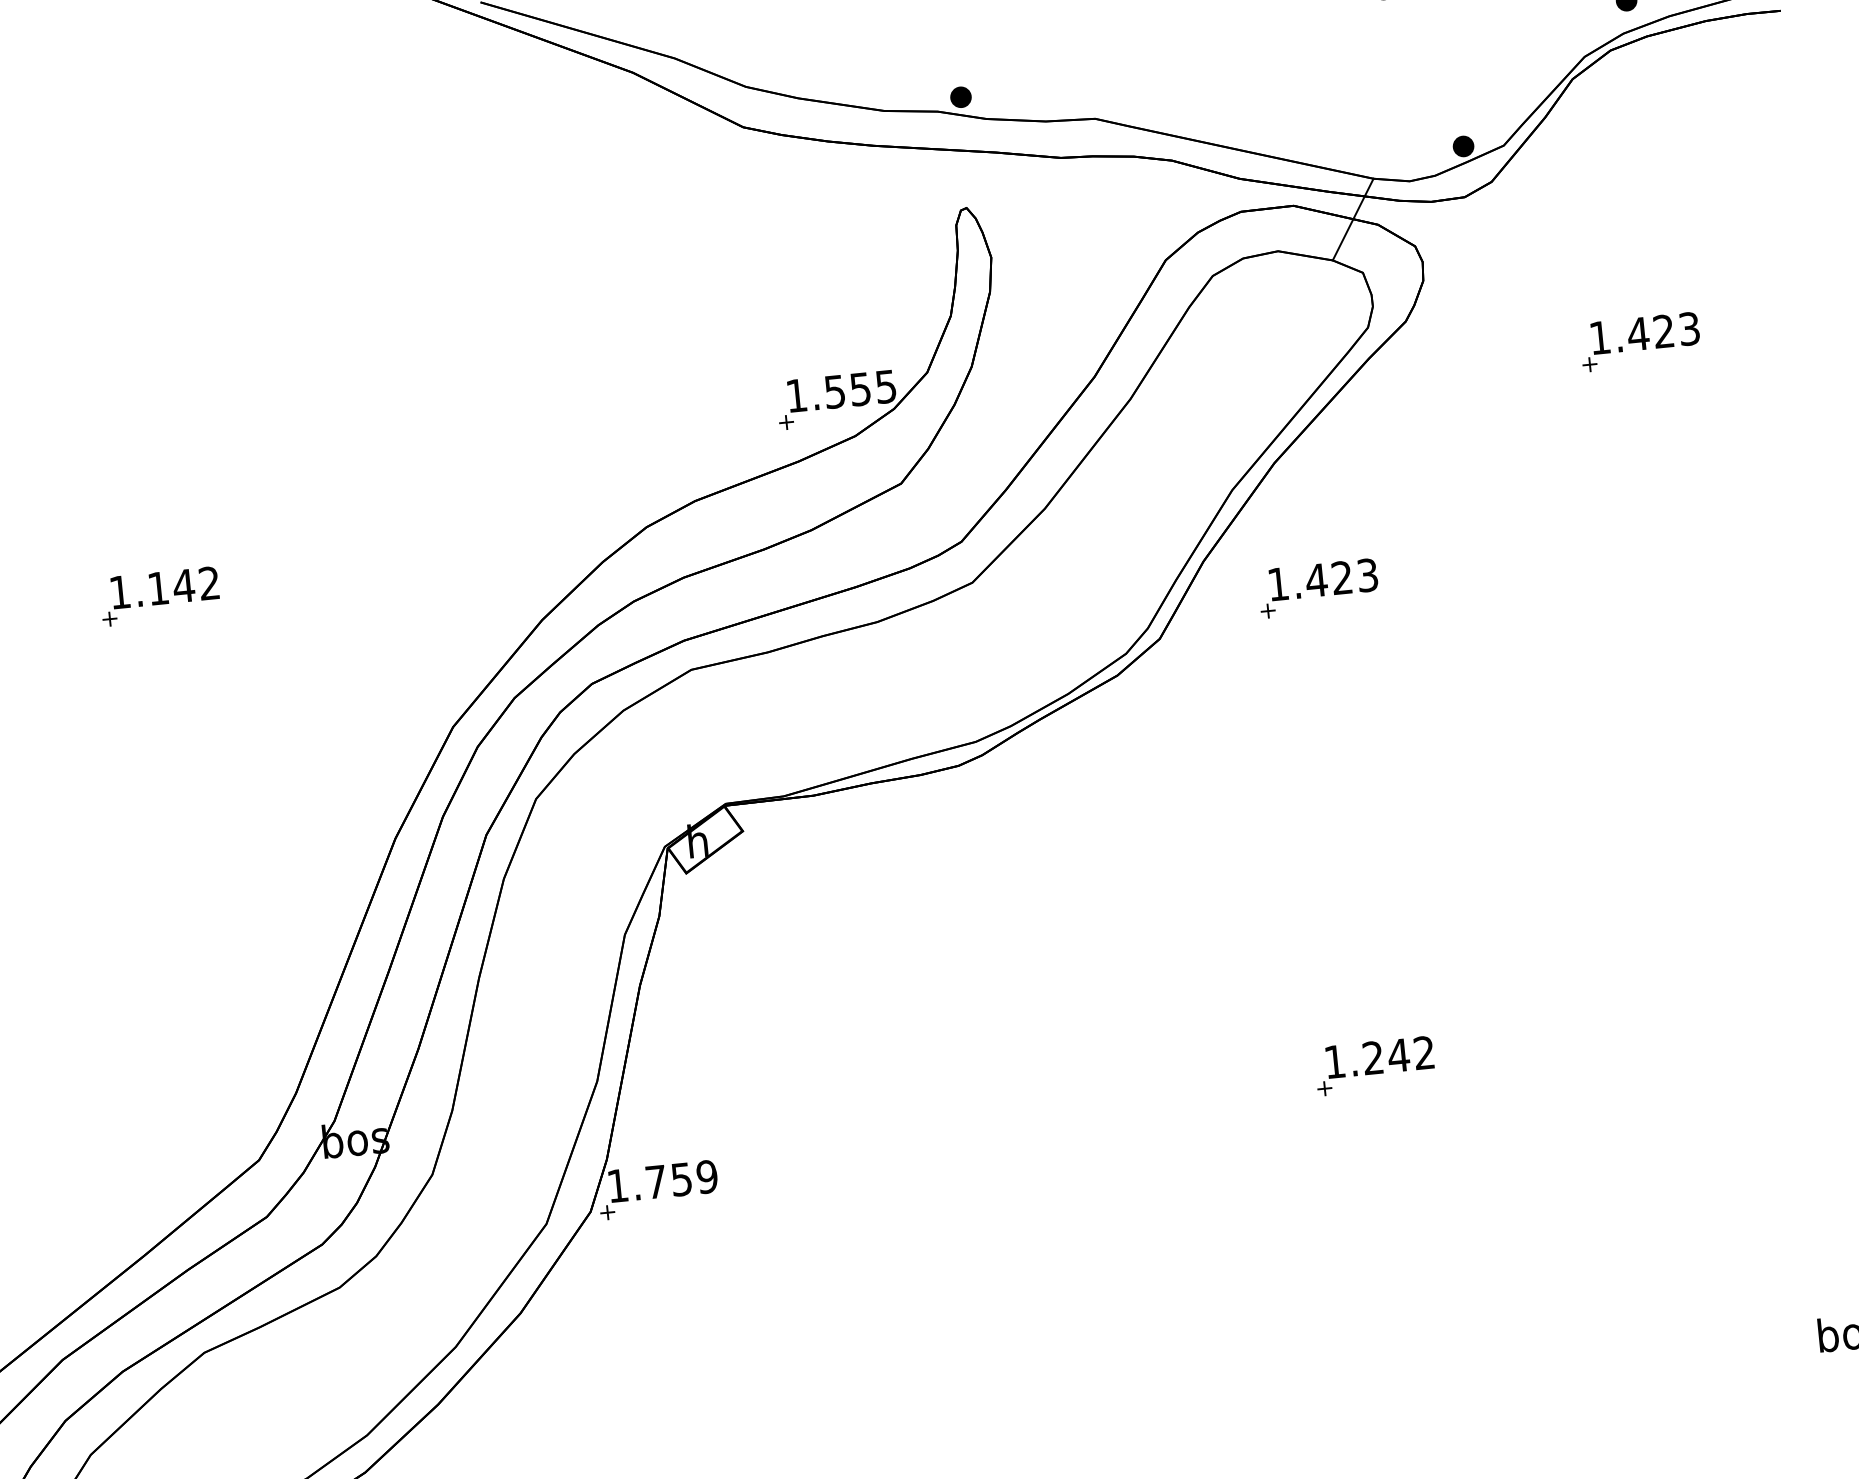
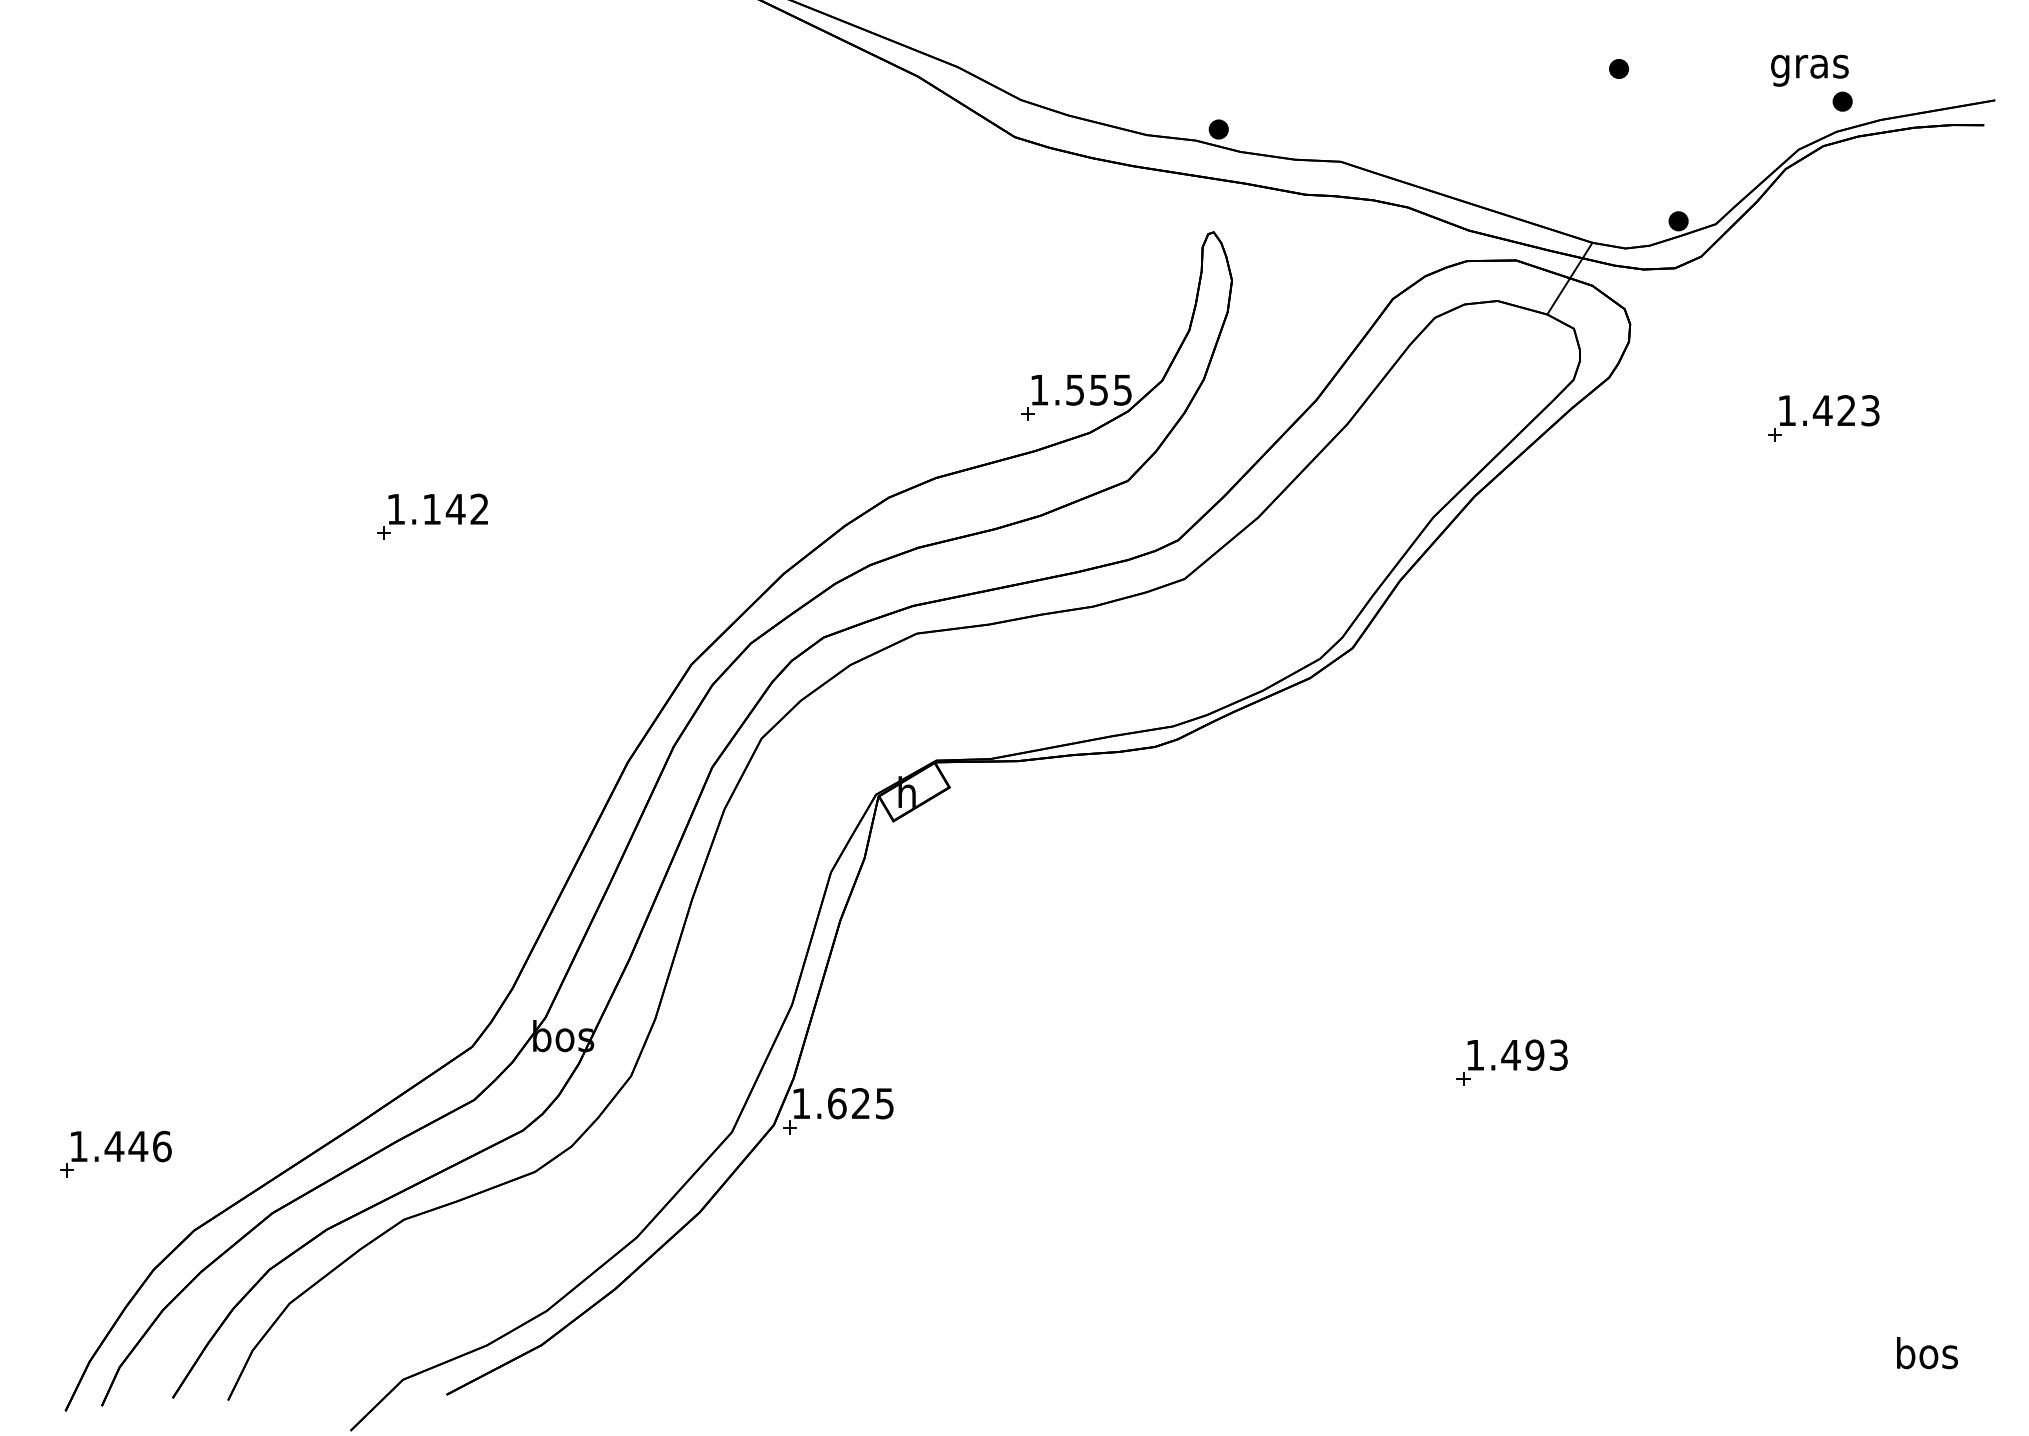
part: (1318, 588) -> (1503, 616), removed
text: (1398, 1054) -> (1534, 1054), 1.242 -> 1.493
text: (682, 1179) -> (861, 1103), 1.759 -> 1.625

